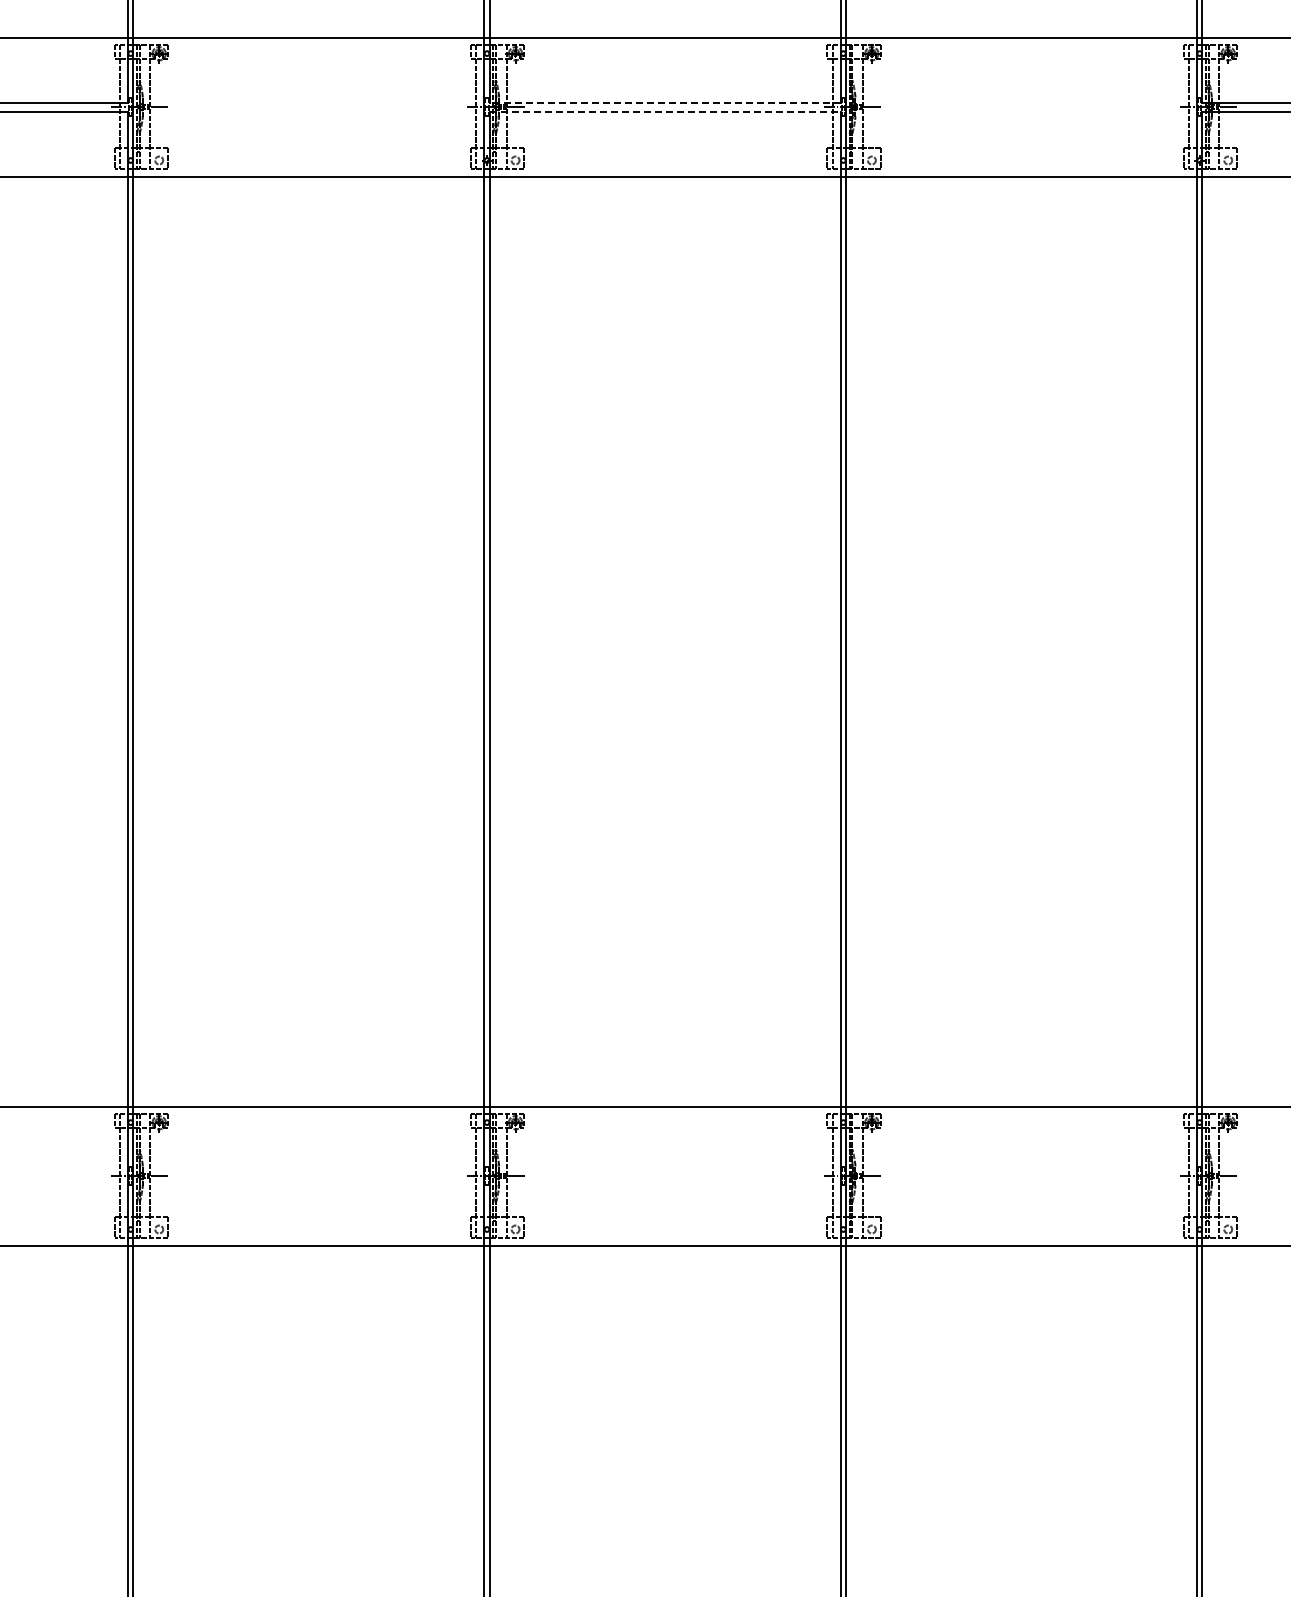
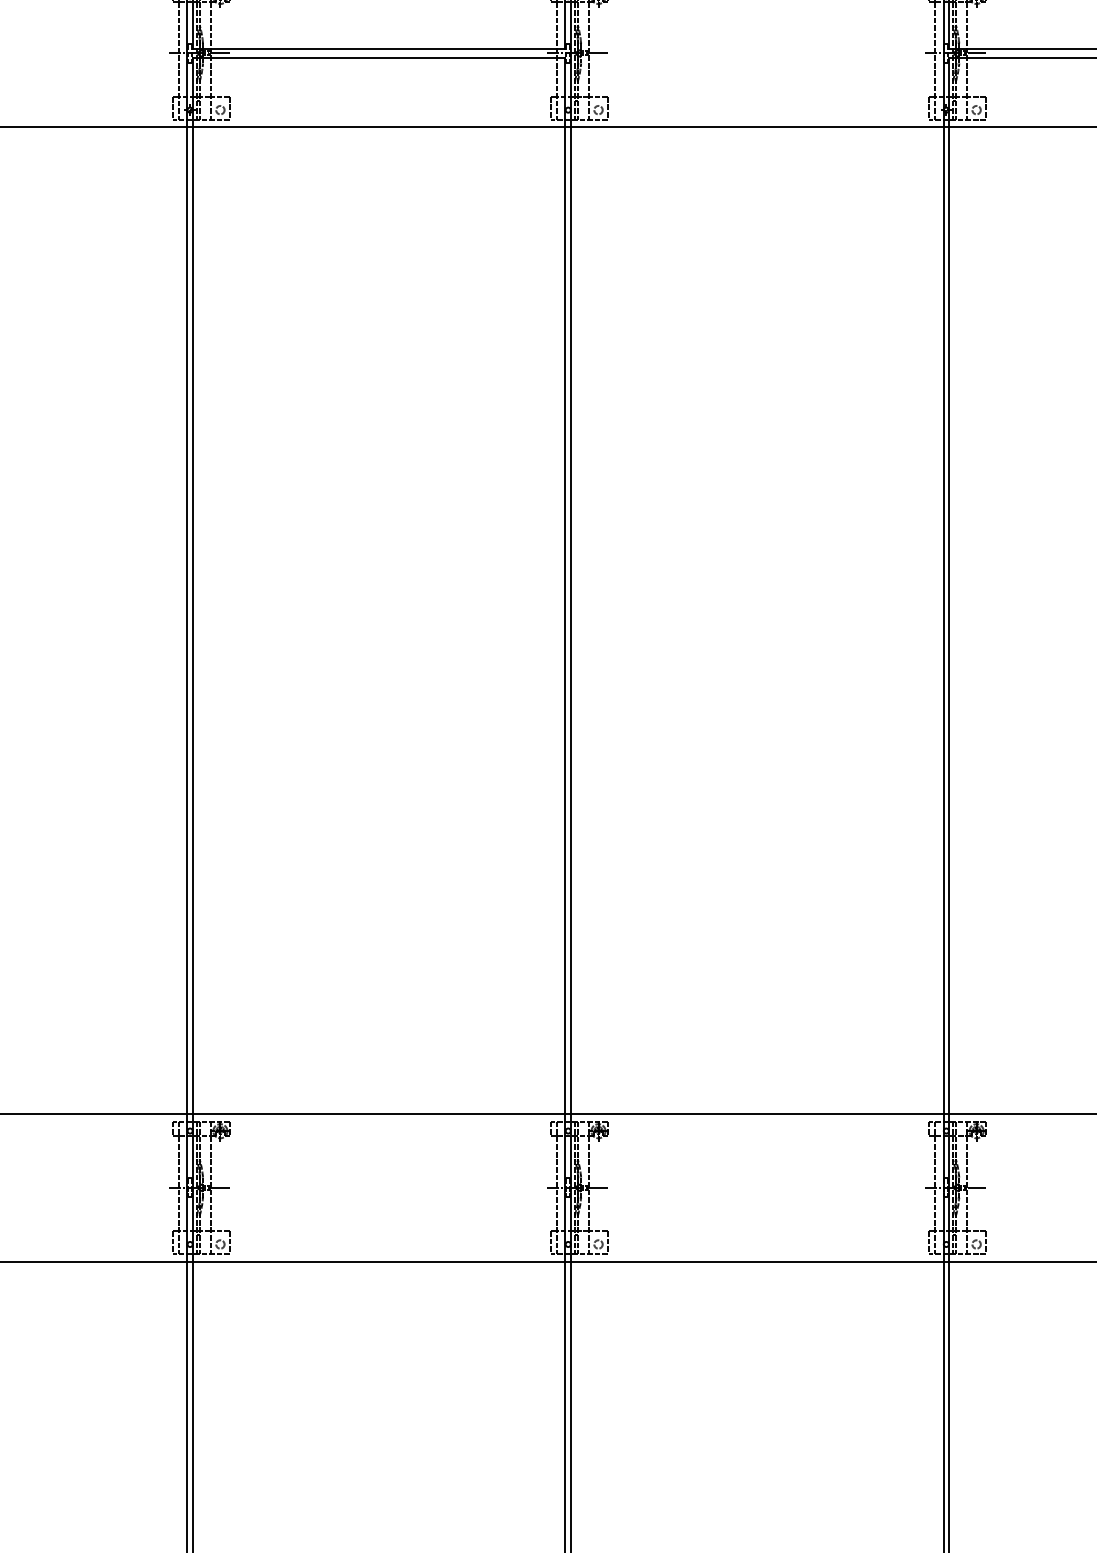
line: (664, 102) -> (378, 48), dashed -> solid
line: (665, 111) -> (379, 58), dashed -> solid

